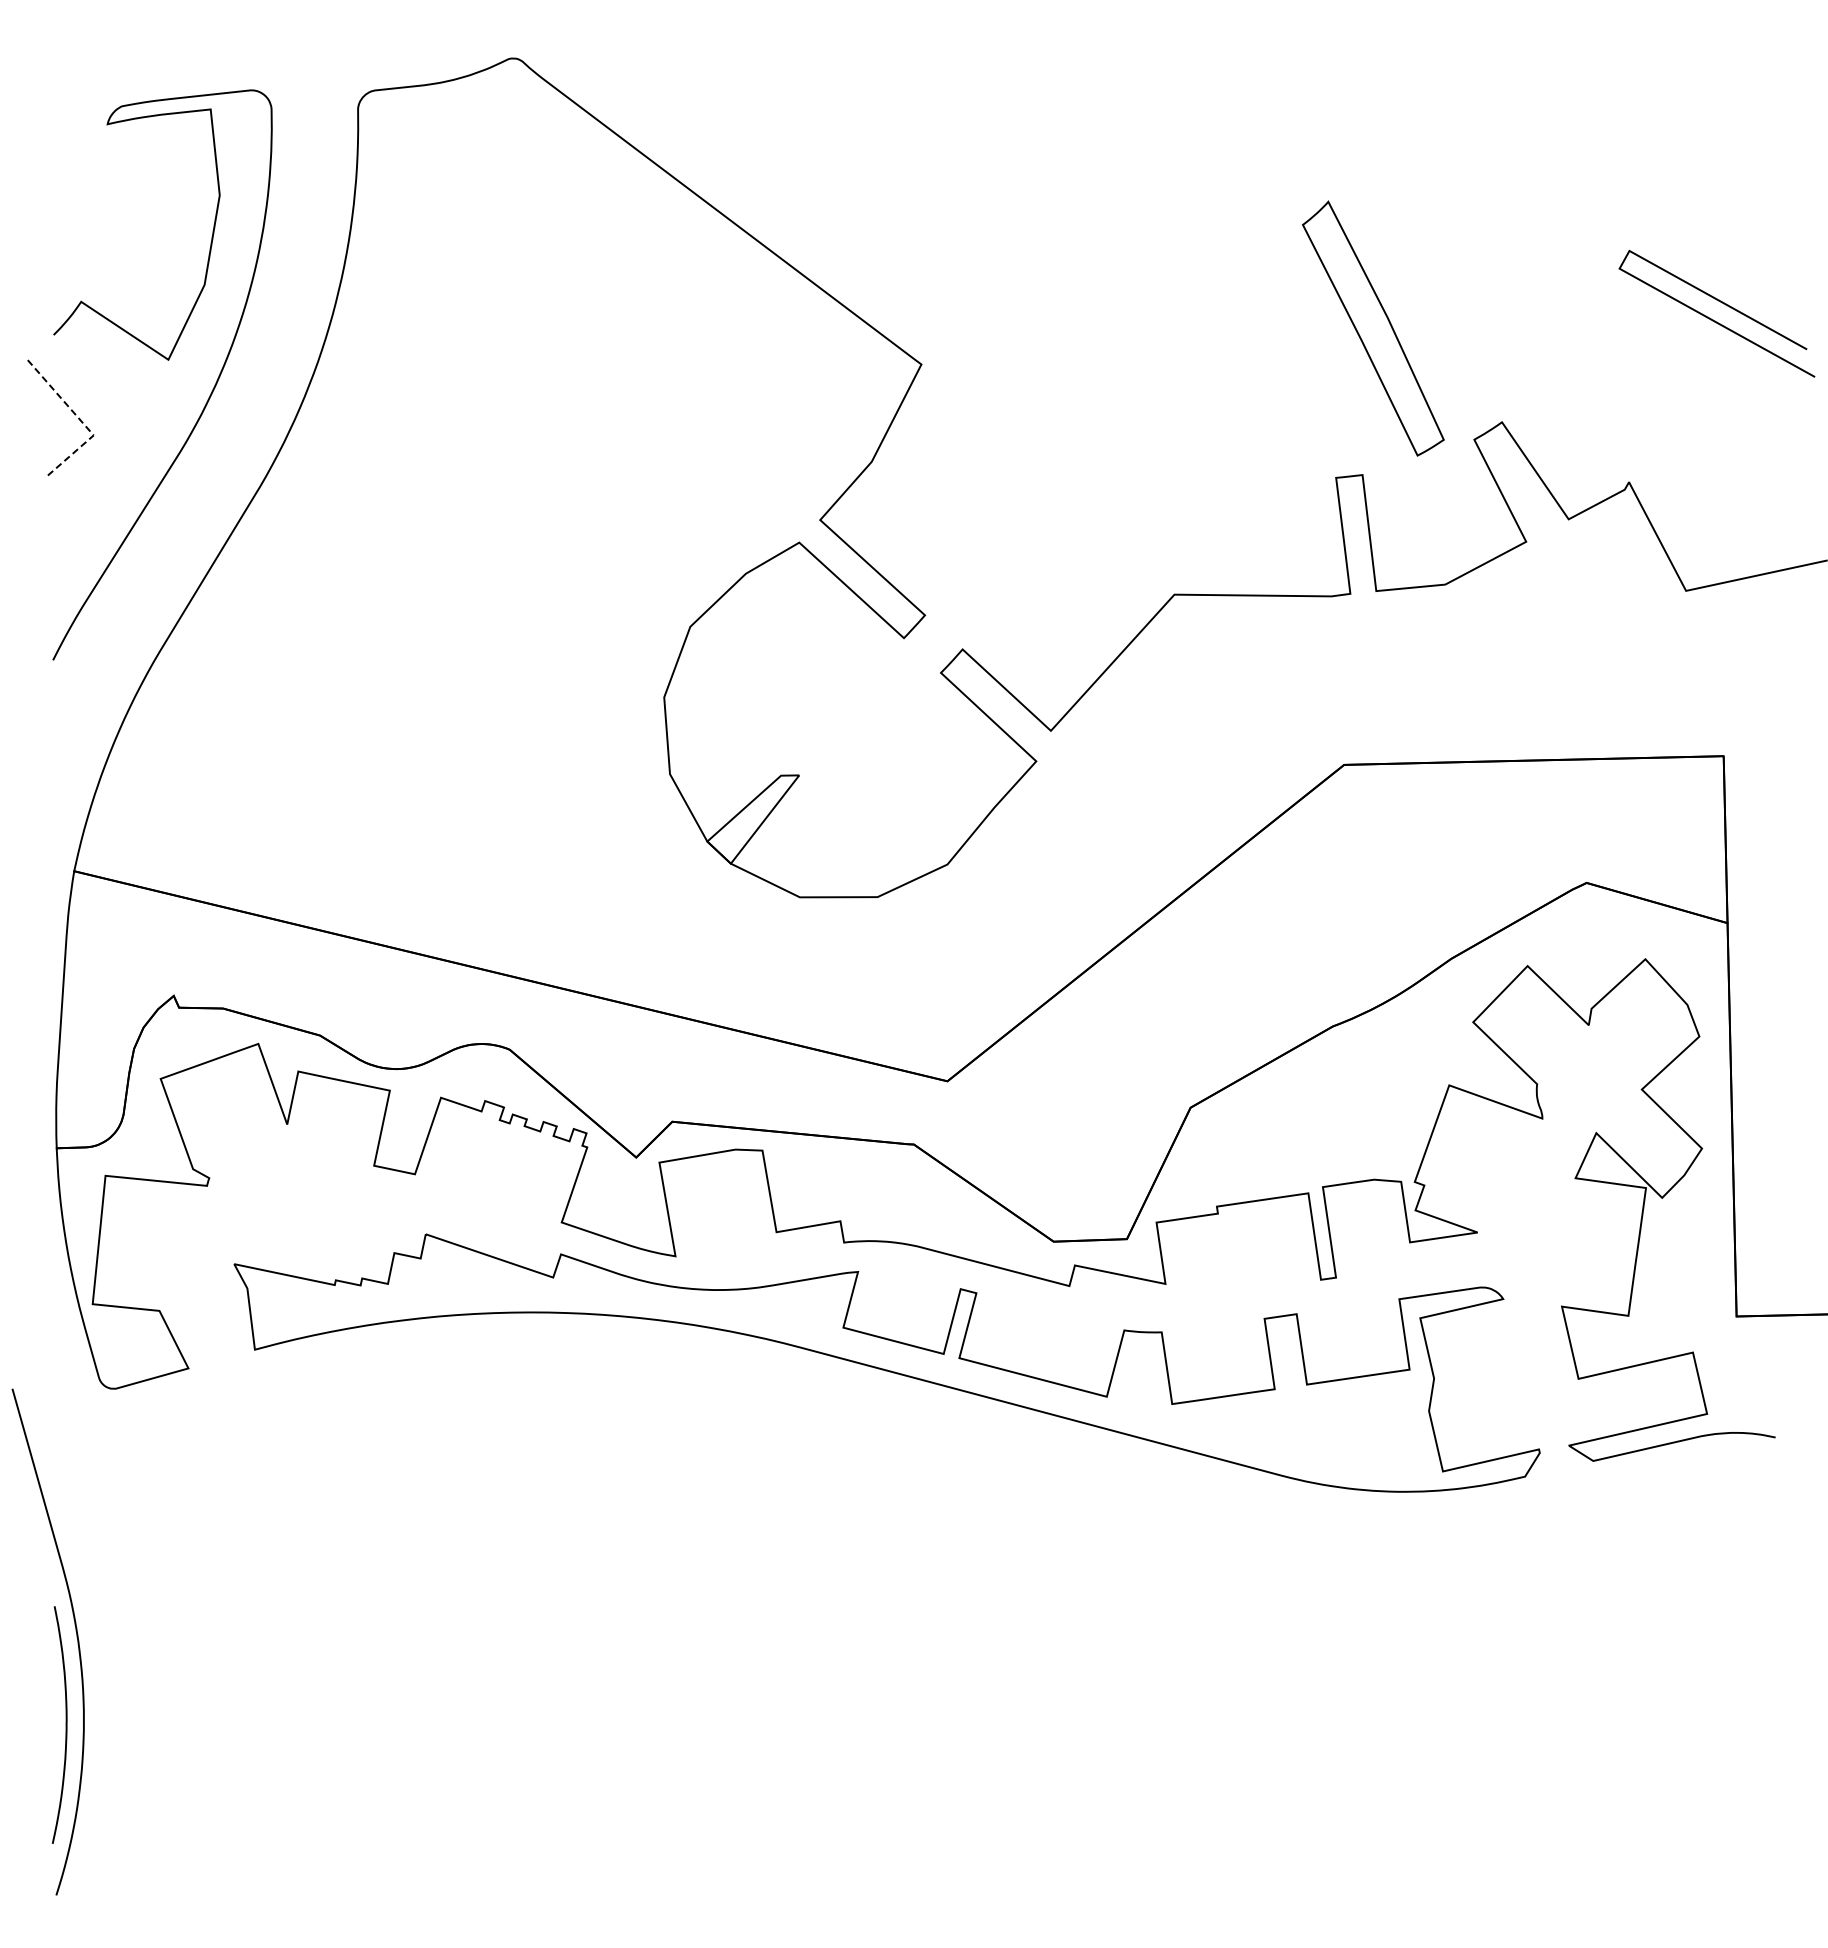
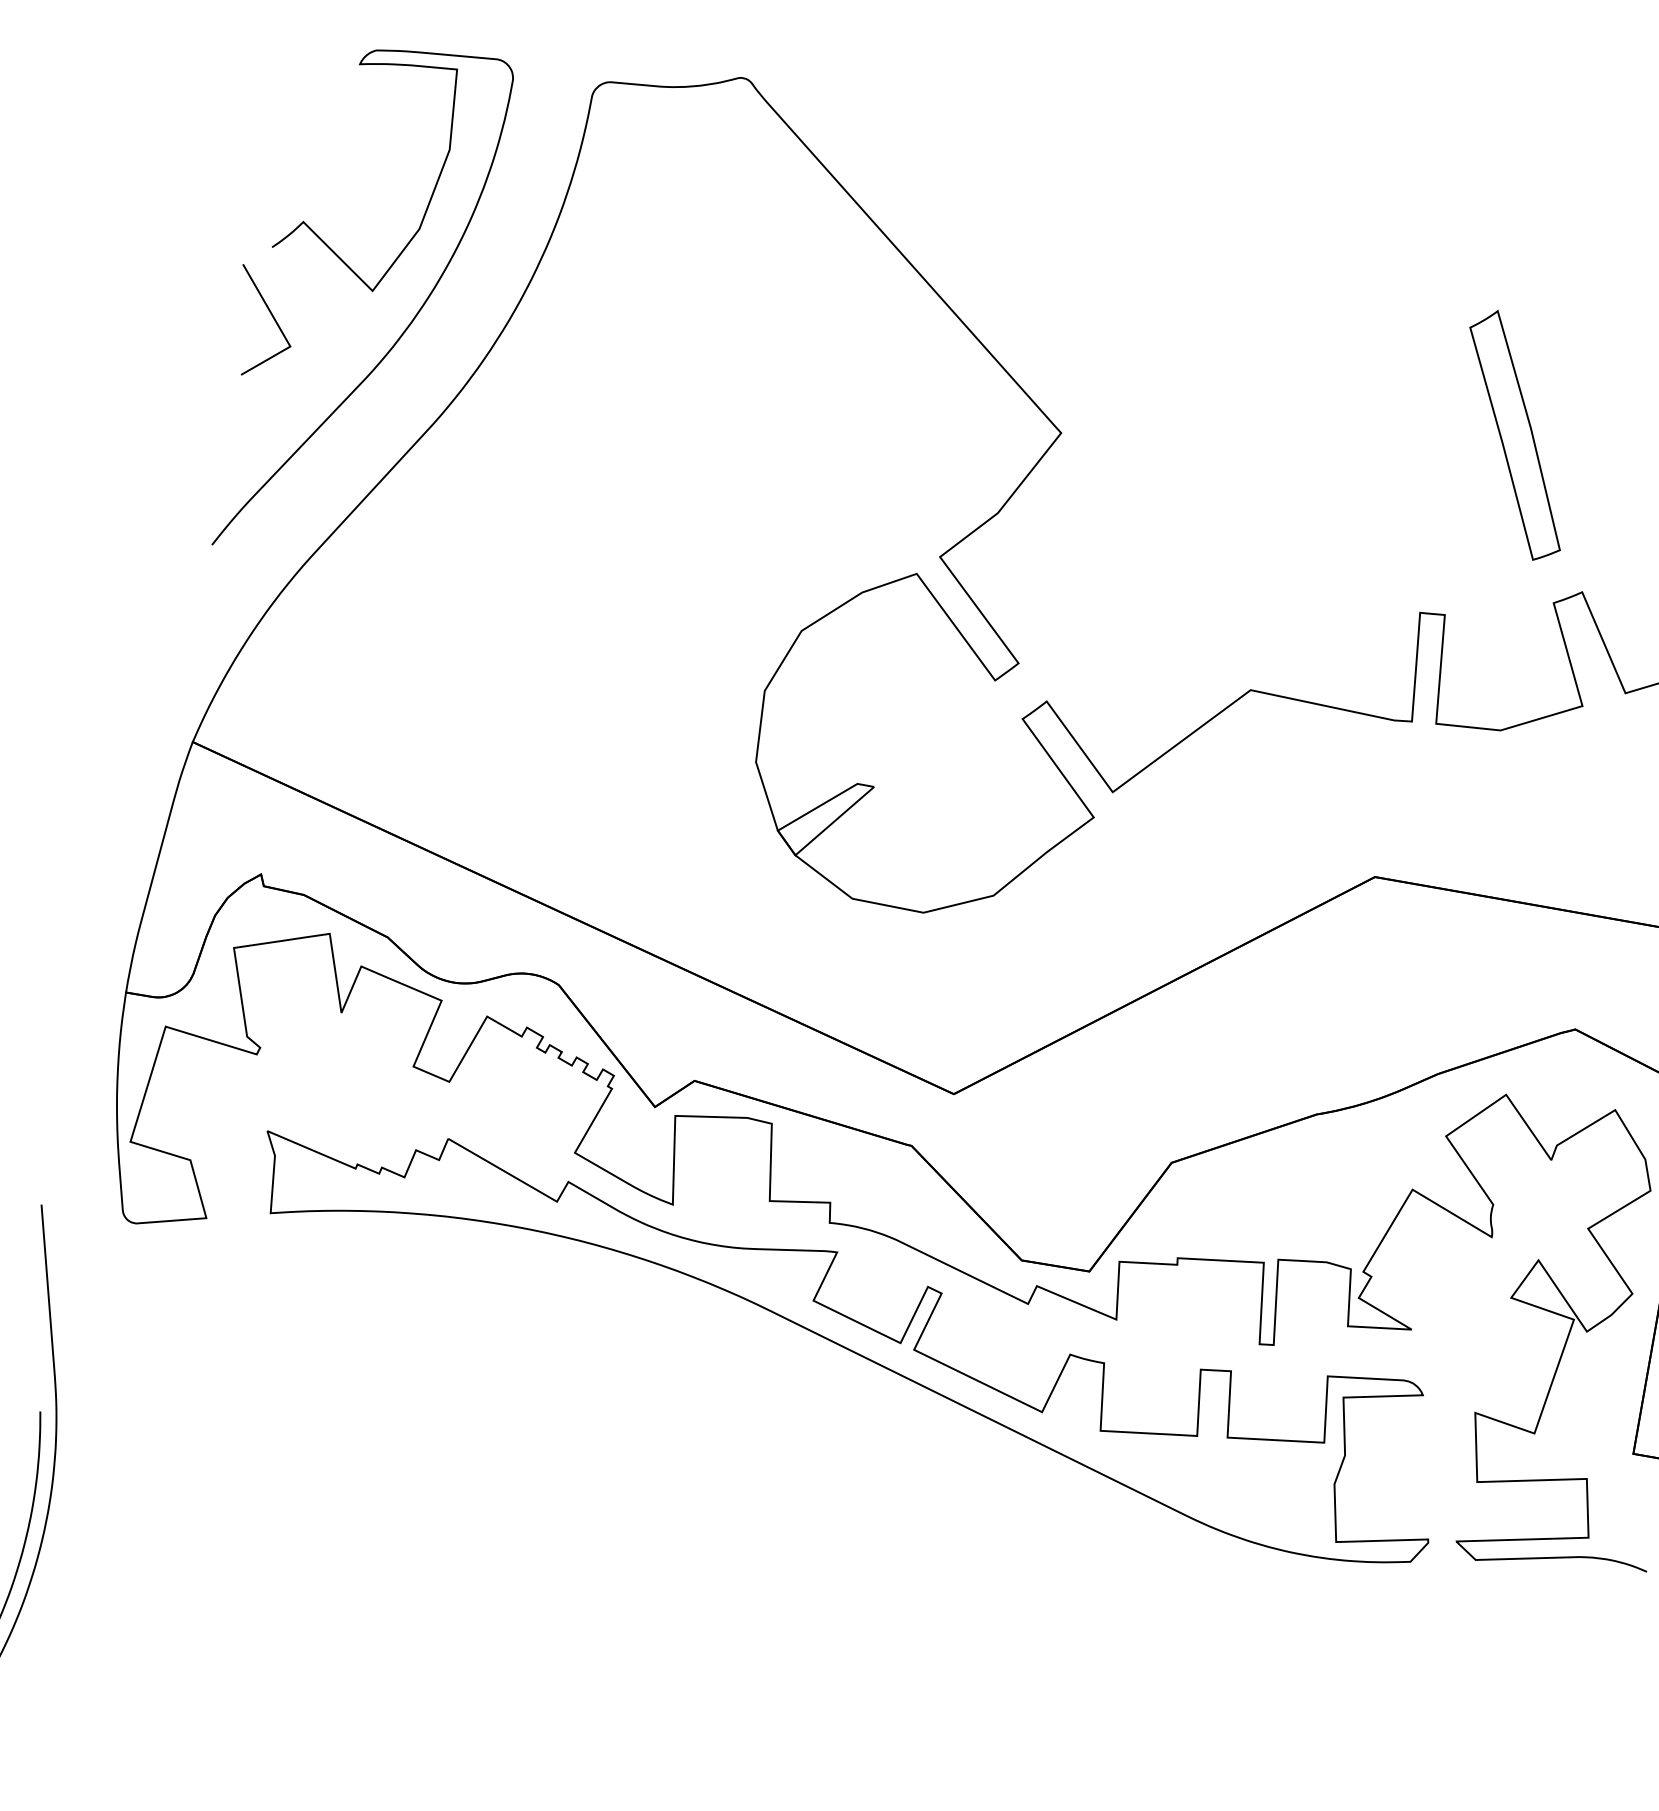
part: (1373, 328) -> (1515, 435), moved
line: (80, 420) -> (280, 330), dashed -> solid

